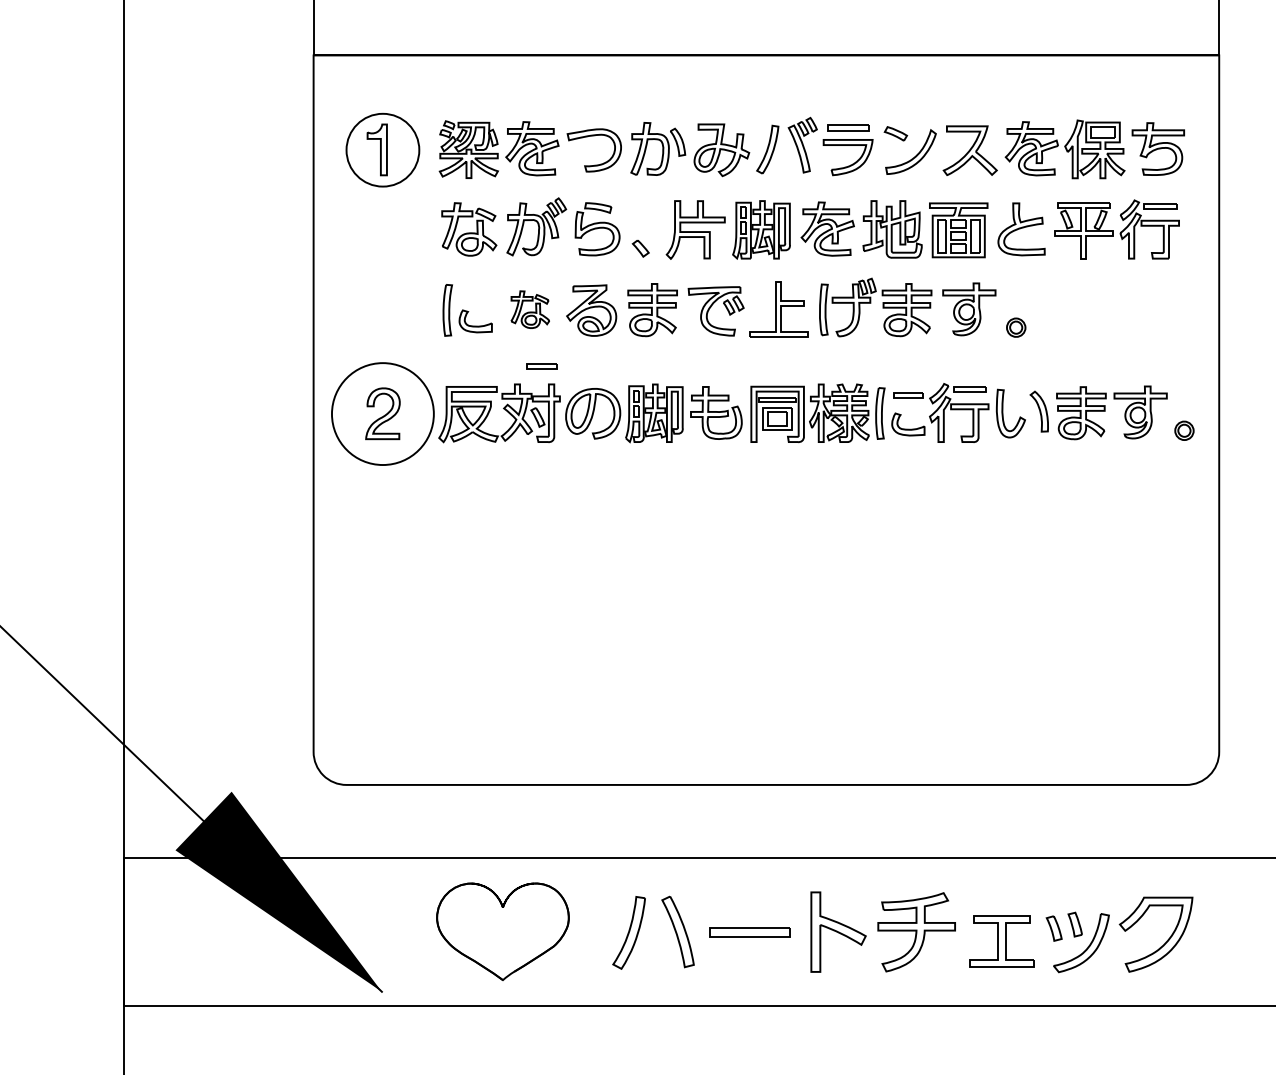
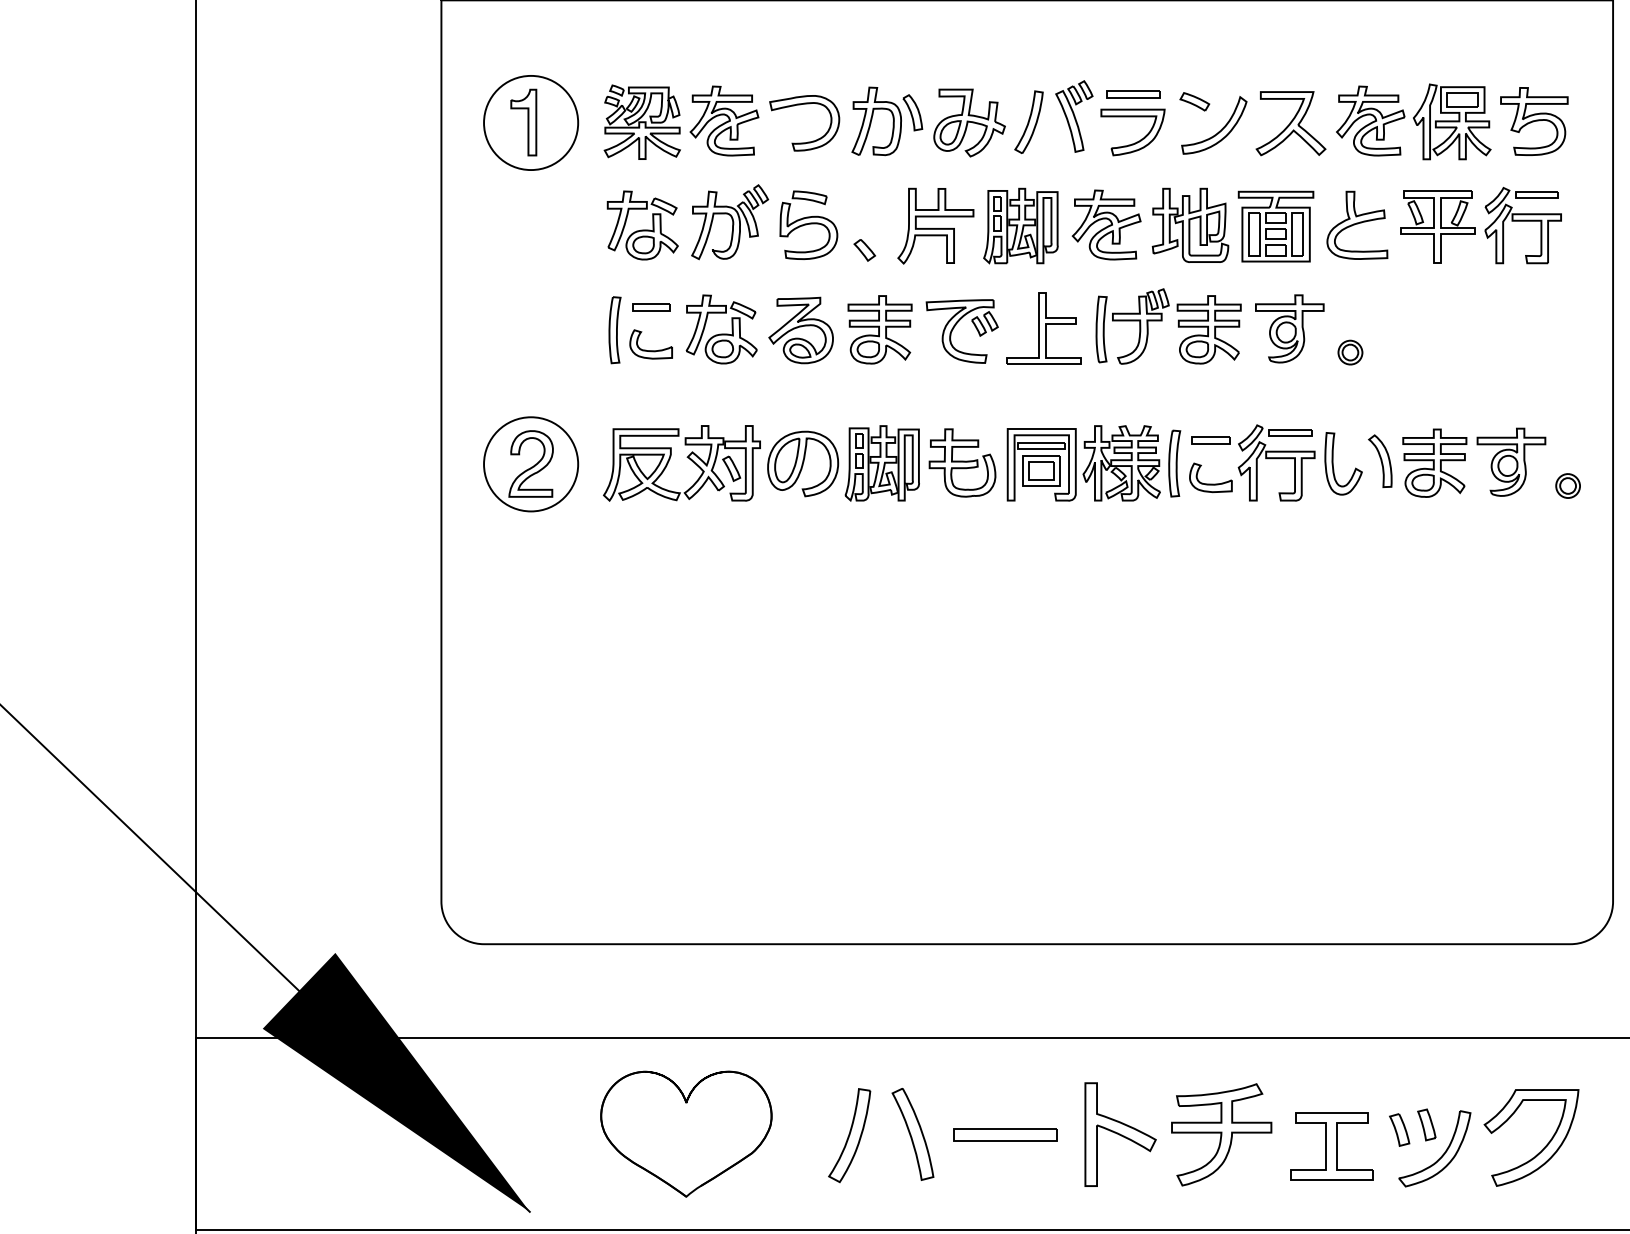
part: (530, 309) -> (722, 329), size x1.43
part: (541, 366) -> (650, 307), moved
circle: (382, 413) -> (530, 463), size x0.71

